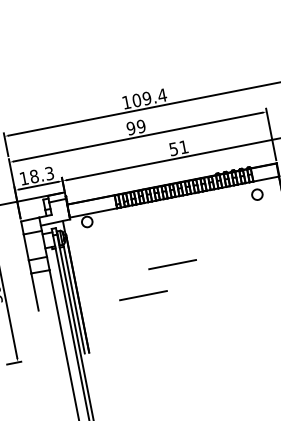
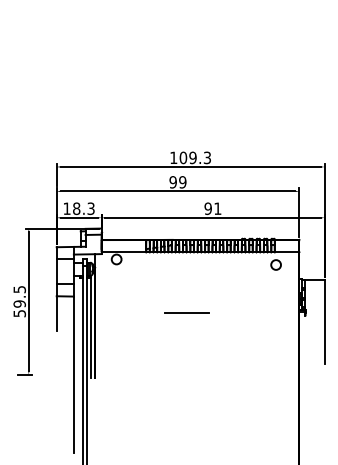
text: (162, 95) -> (207, 157), 109.4 -> 109.3
text: (172, 149) -> (207, 208), 51 -> 91
line: (143, 294) -> (154, 335), removed

